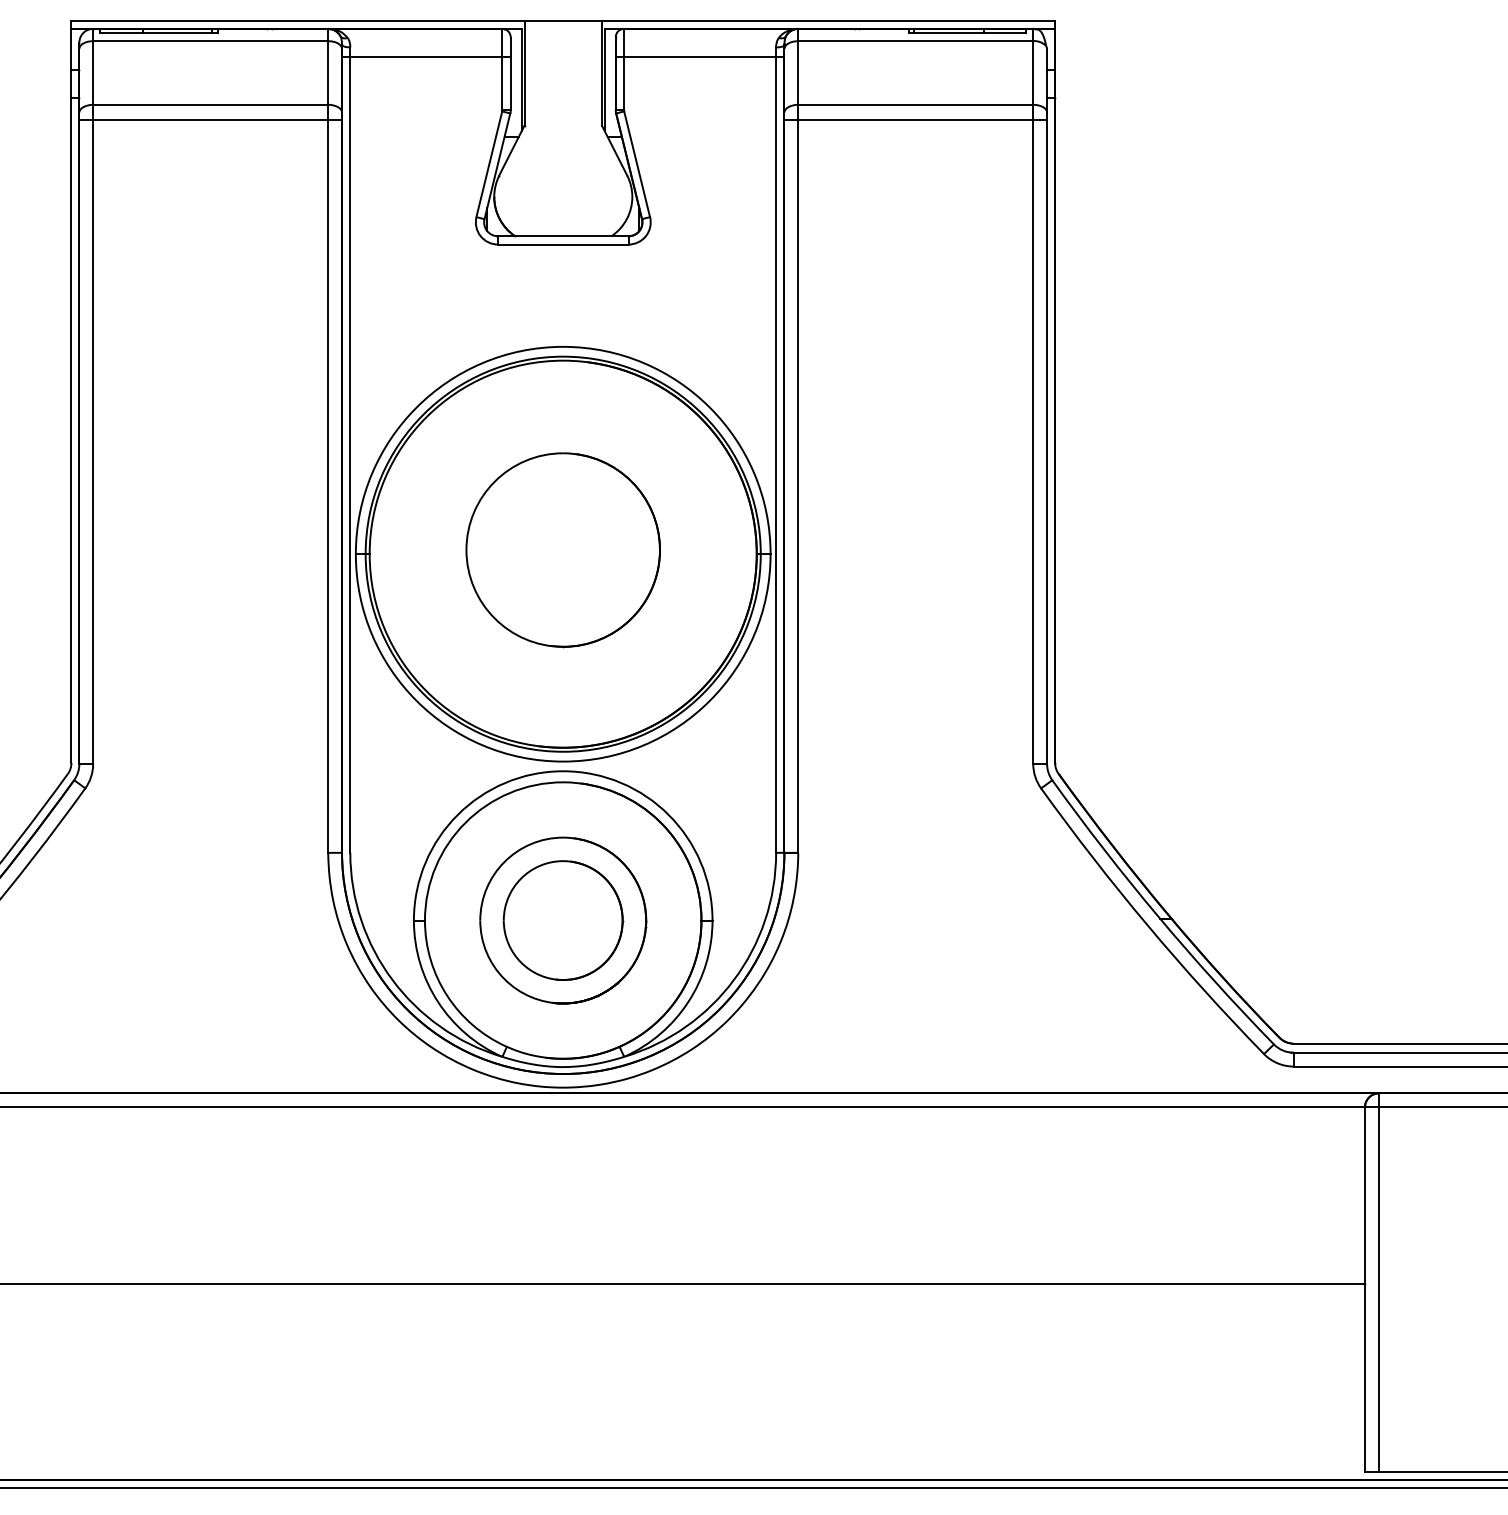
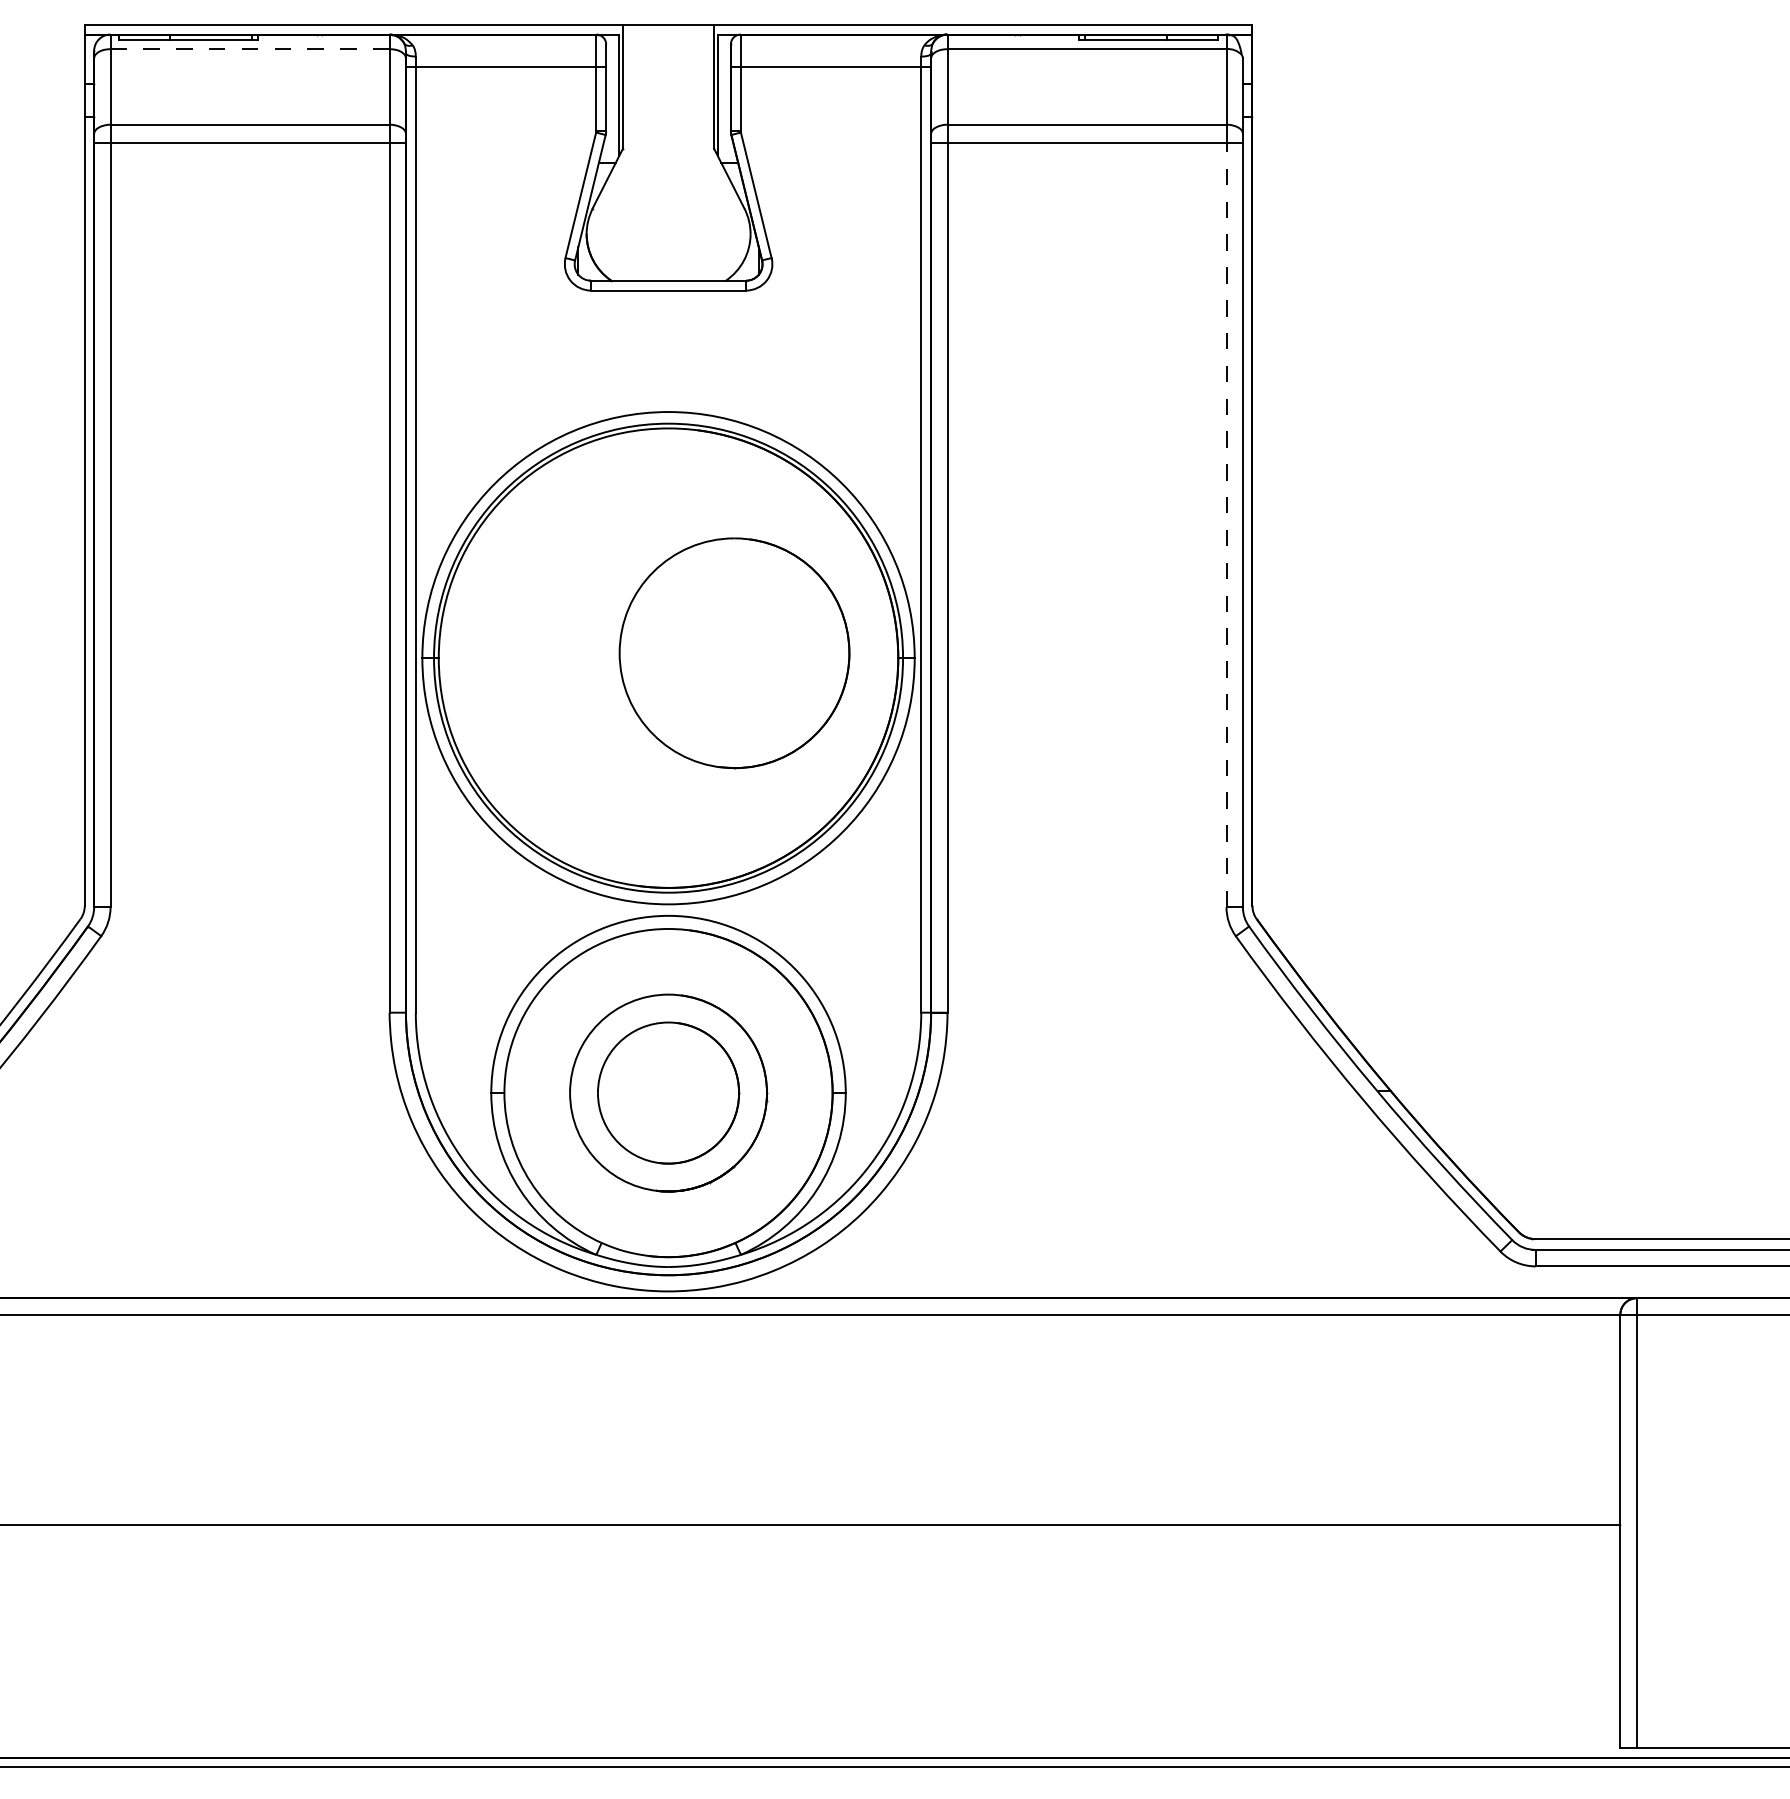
line: (210, 41) -> (249, 49), solid -> dashed
line: (1033, 441) -> (1226, 524), solid -> dashed
part: (563, 550) -> (734, 653), moved

